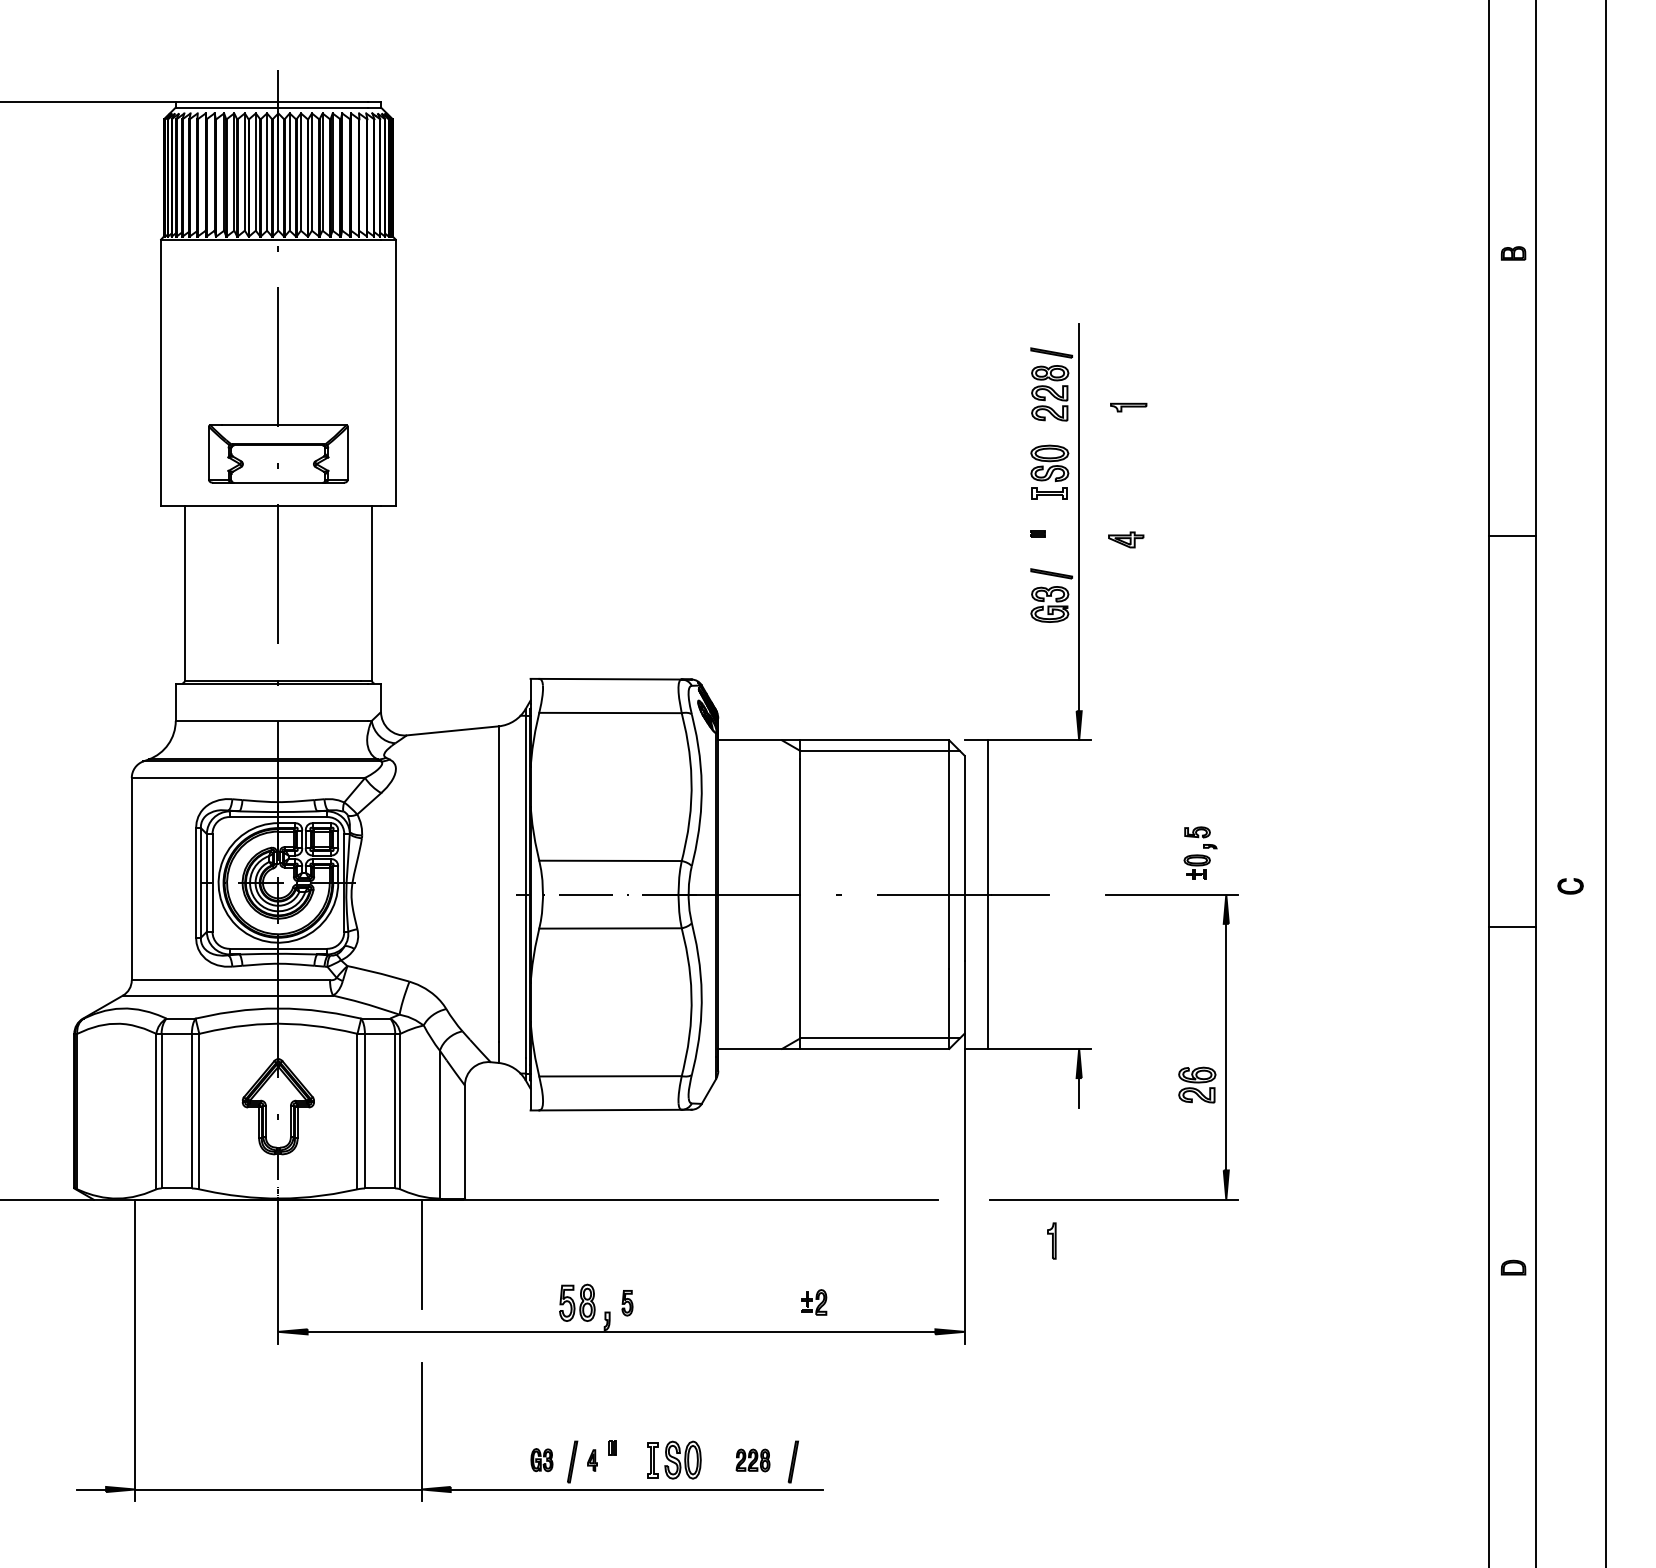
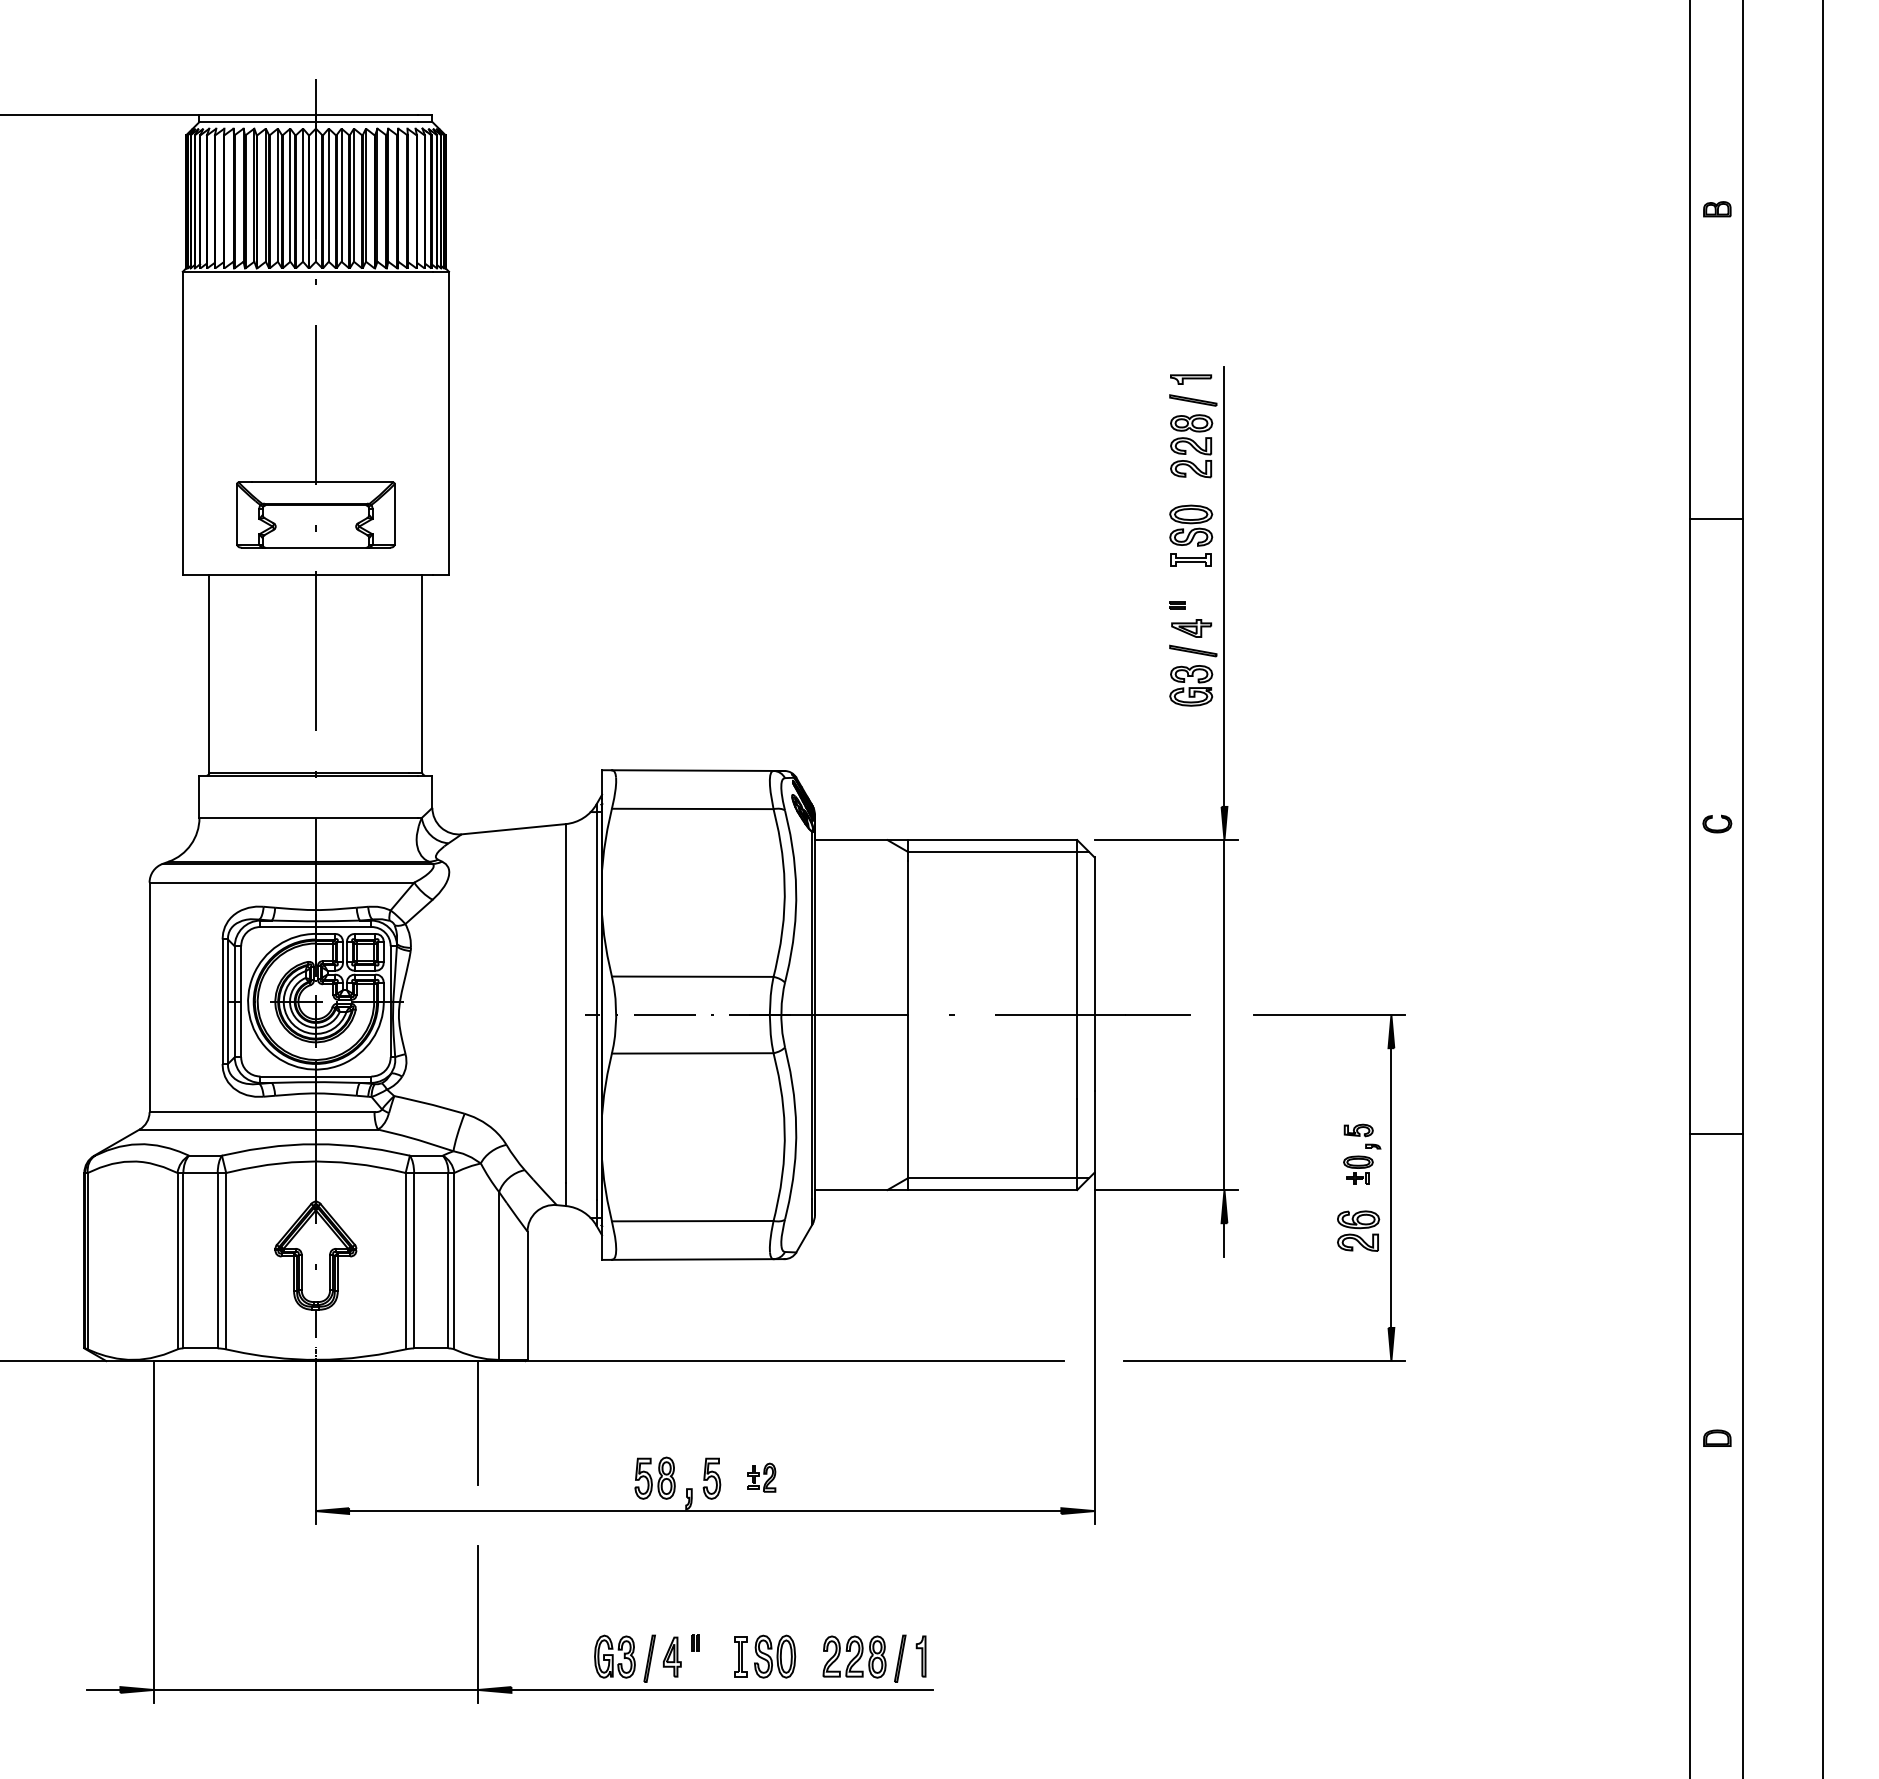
part: (1513, 253) -> (1717, 209), moved
part: (1128, 407) -> (1190, 379), moved
line: (1512, 535) -> (1716, 519), moved
part: (1126, 539) -> (1191, 627), moved
part: (1200, 852) -> (1362, 1153), moved
part: (1570, 886) -> (1717, 824), moved
line: (988, 894) -> (1224, 1014), moved
line: (1512, 927) -> (1716, 1134), moved
part: (1051, 1240) -> (920, 1655), moved
part: (627, 1302) -> (712, 1477), size x1.43
part: (814, 1302) -> (761, 1477), moved
part: (541, 1459) -> (614, 1655), size x1.67
part: (592, 1460) -> (672, 1657), size x1.67
part: (752, 1460) -> (853, 1657), size x1.67

